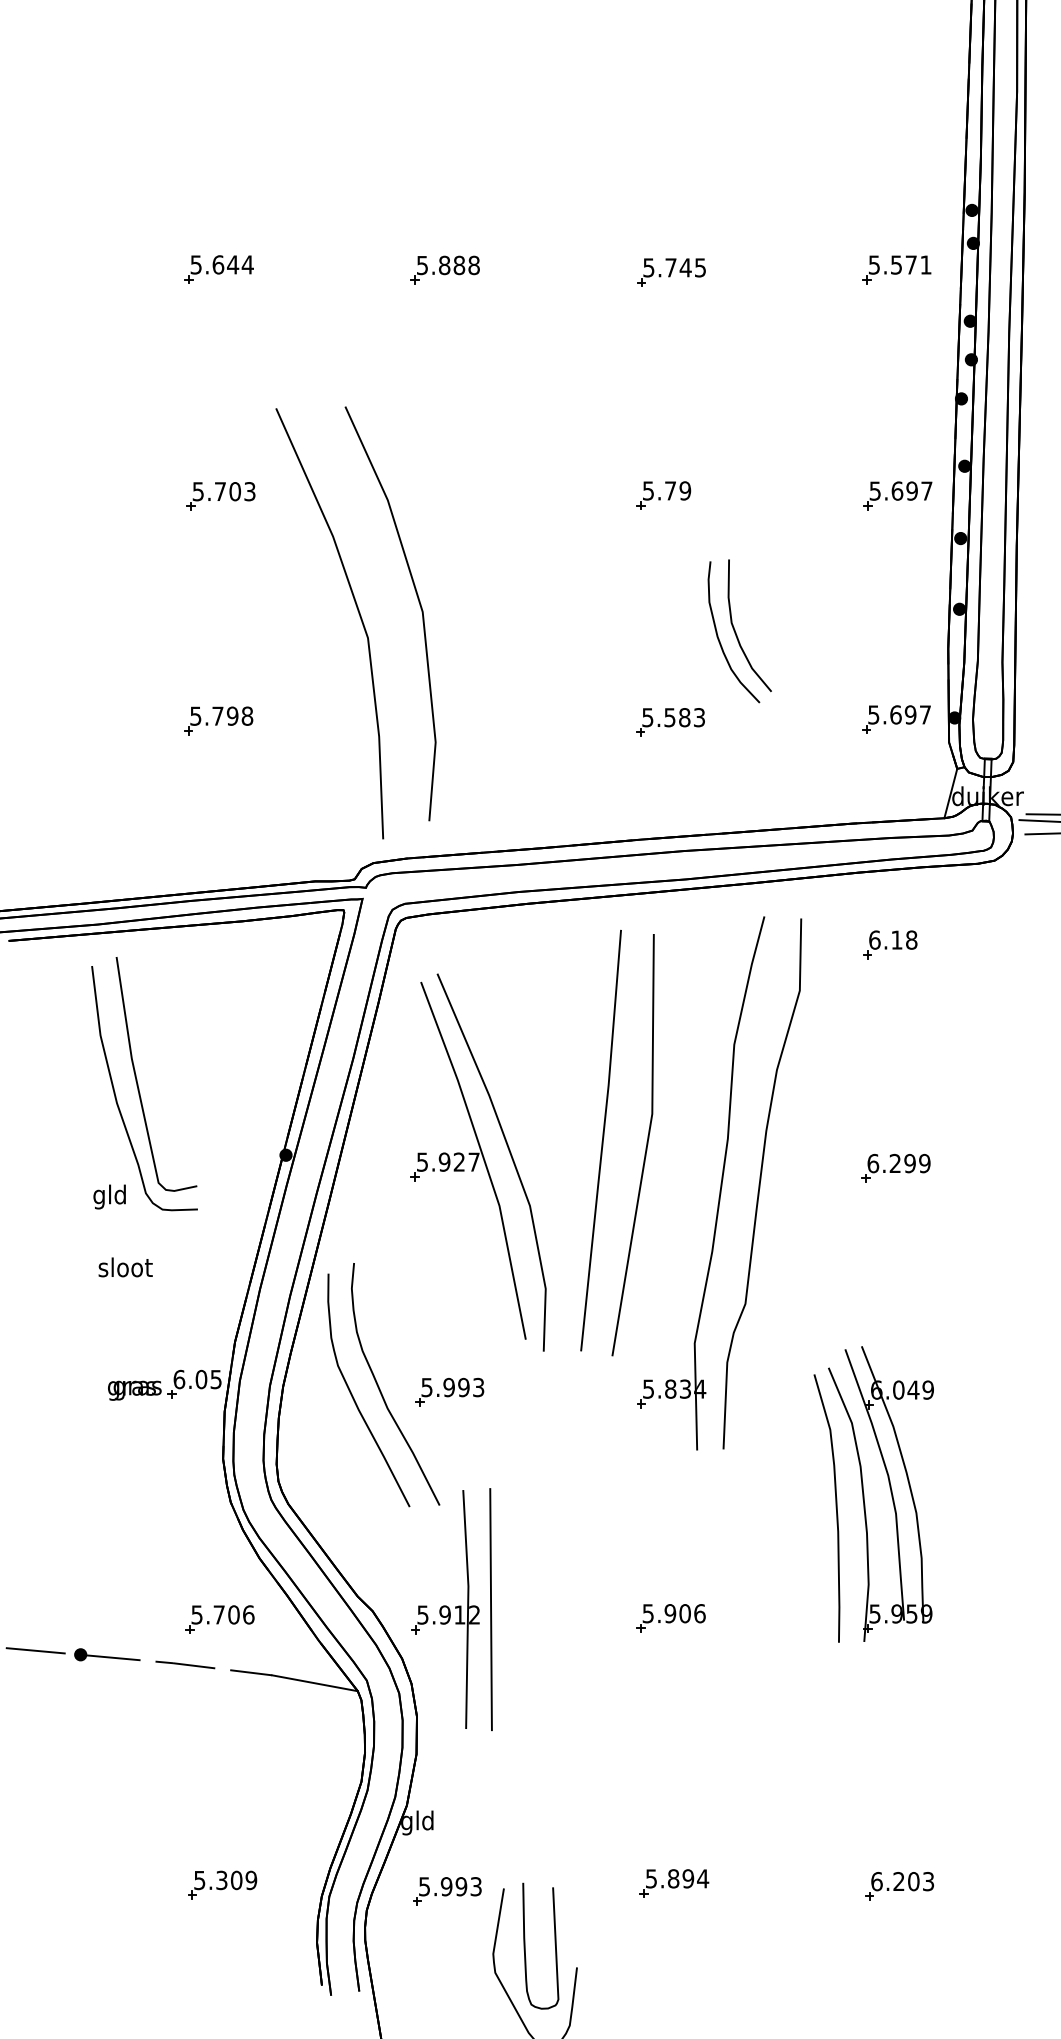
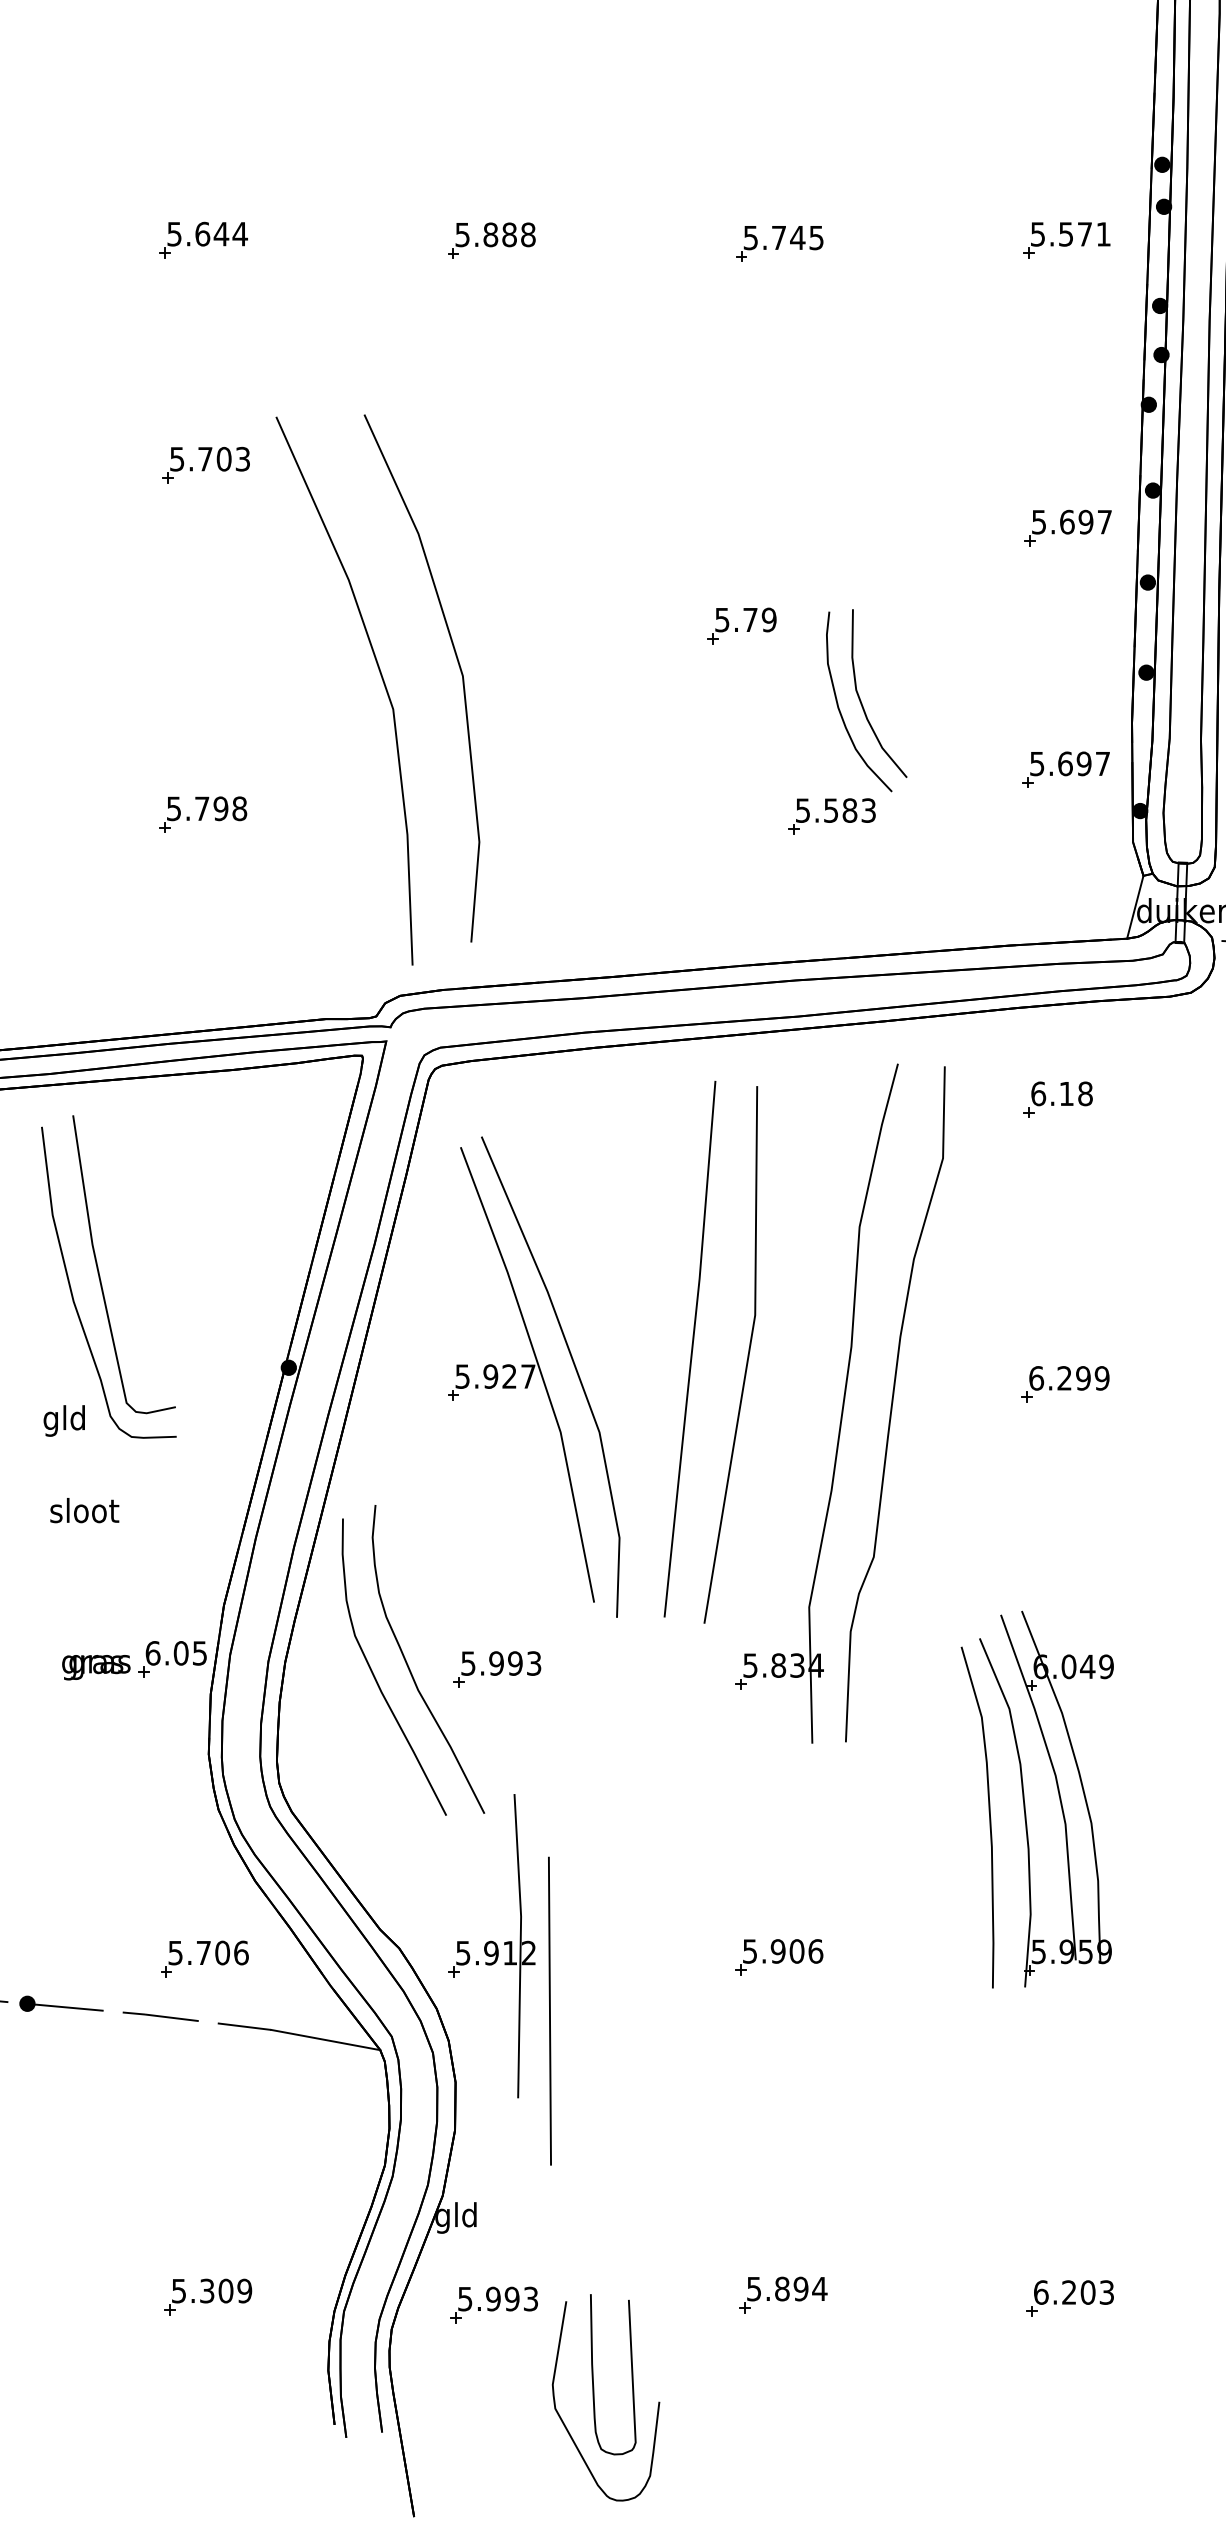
part: (663, 495) -> (741, 625), moved
part: (220, 496) -> (205, 465), moved
part: (896, 719) -> (1066, 769), moved
part: (670, 722) -> (831, 816), moved
line: (490, 1609) -> (549, 2011), moved

